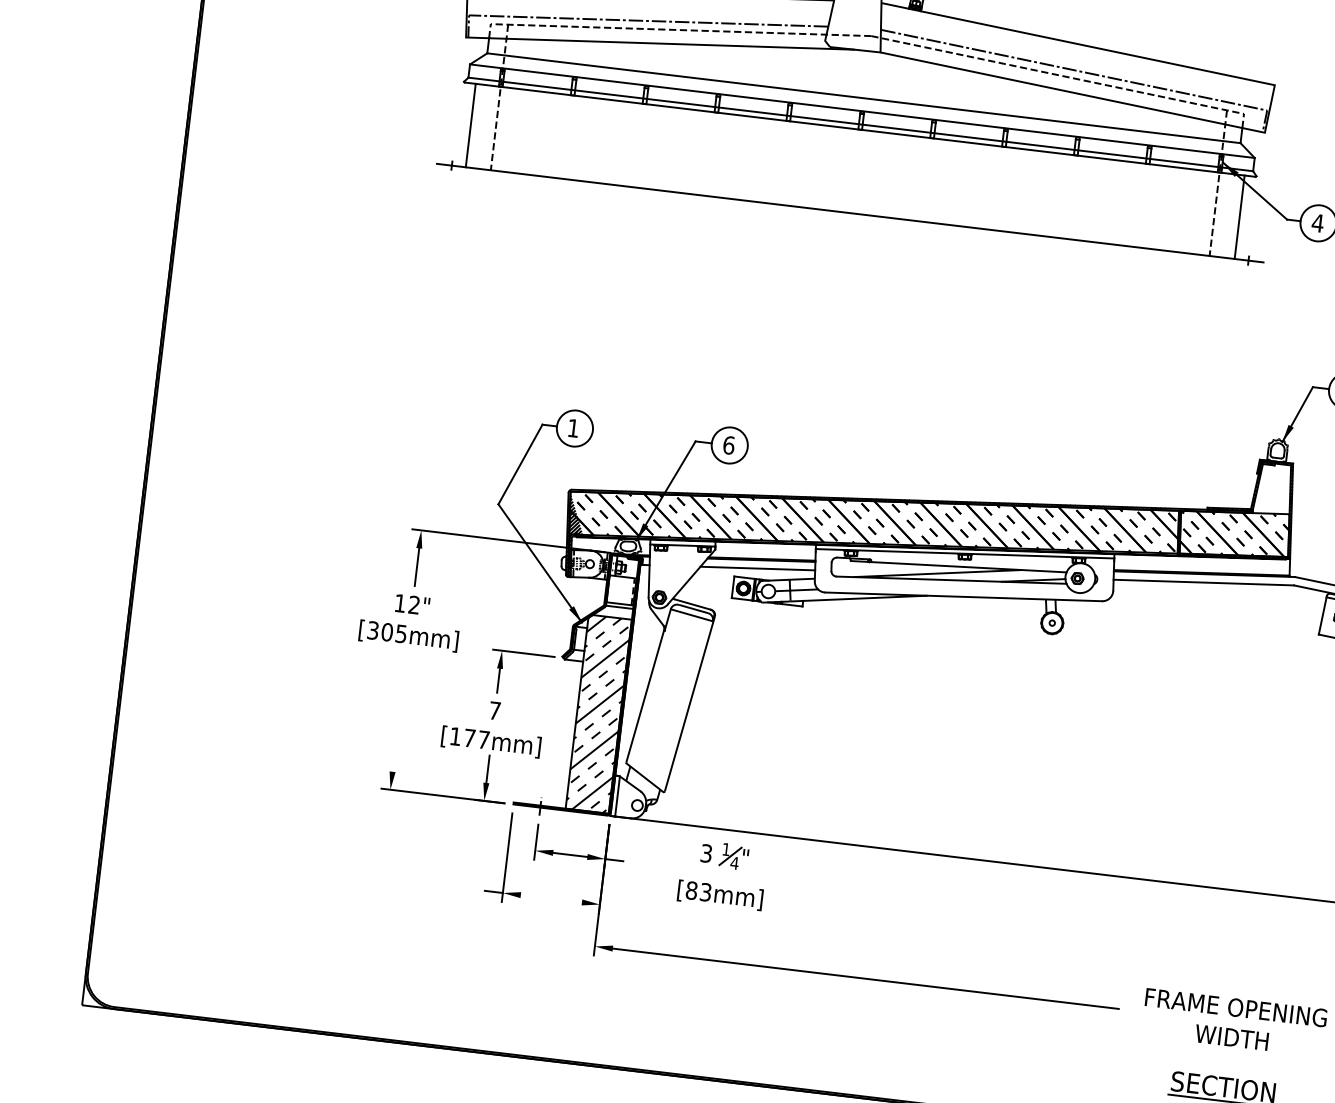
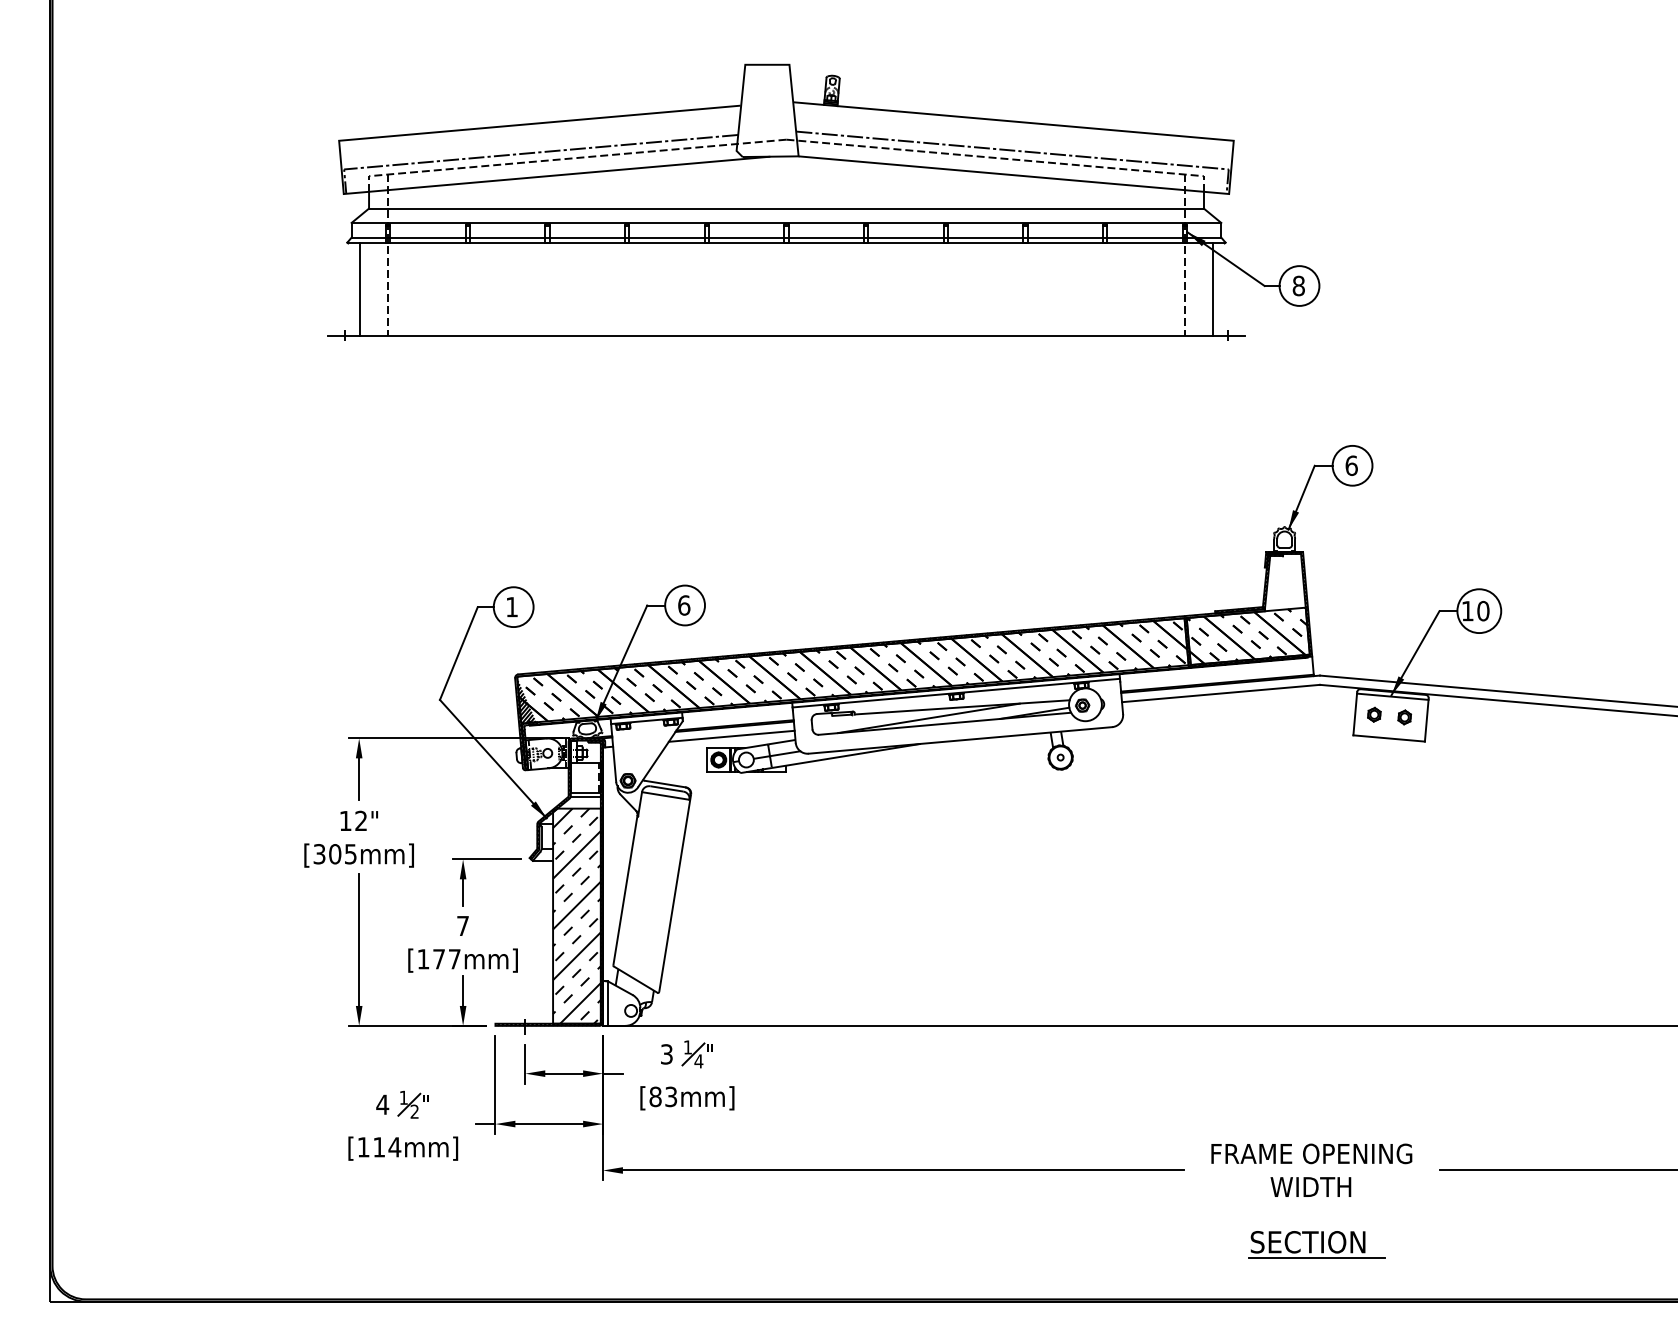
text: (1317, 222) -> (1298, 285), 4 -> 8
line: (400, 711) -> (359, 939), added
part: (719, 866) -> (682, 1066), moved
part: (417, 875) -> (399, 1116), added
line: (551, 899) -> (549, 1124), added

